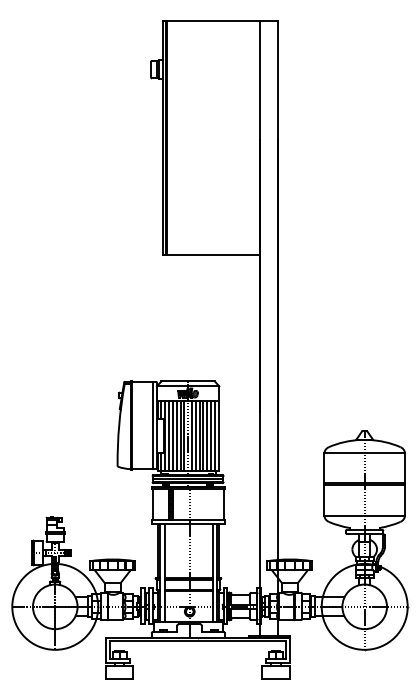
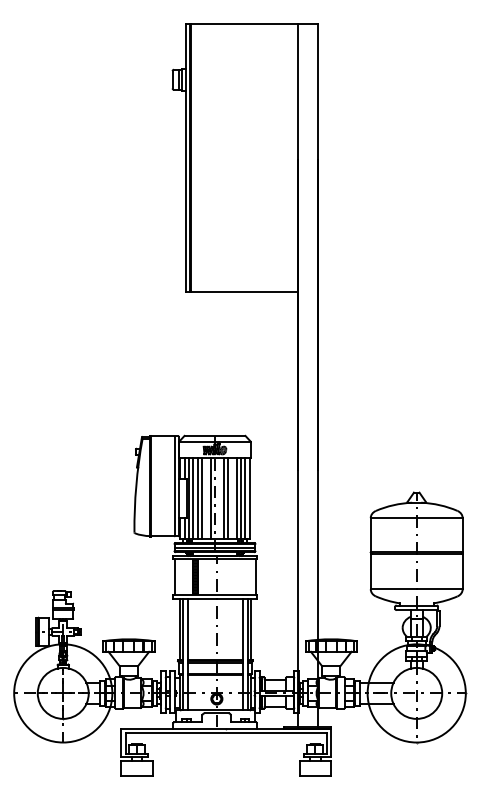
line: (180, 436) -> (206, 498), removed
line: (192, 436) -> (219, 498), removed
line: (203, 436) -> (232, 498), removed

